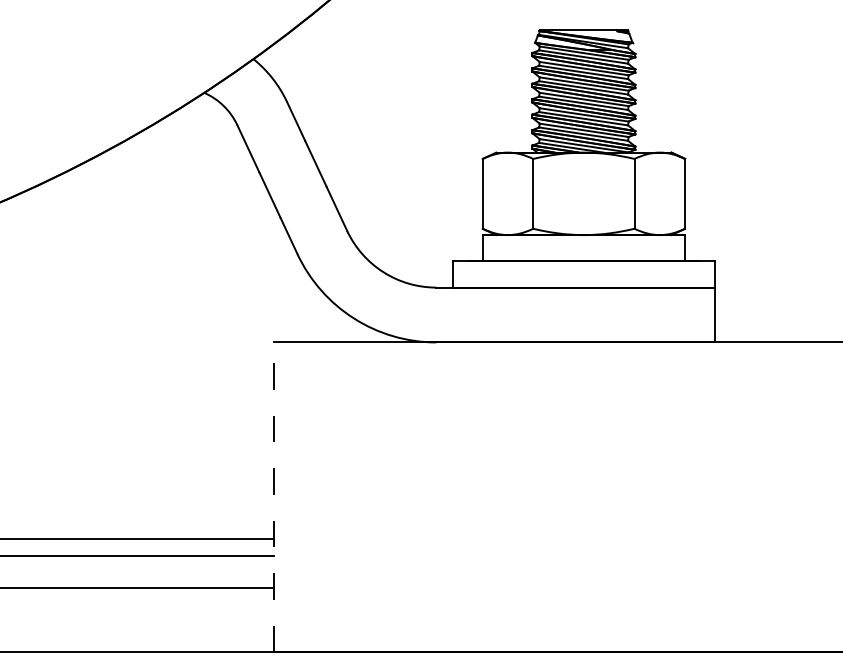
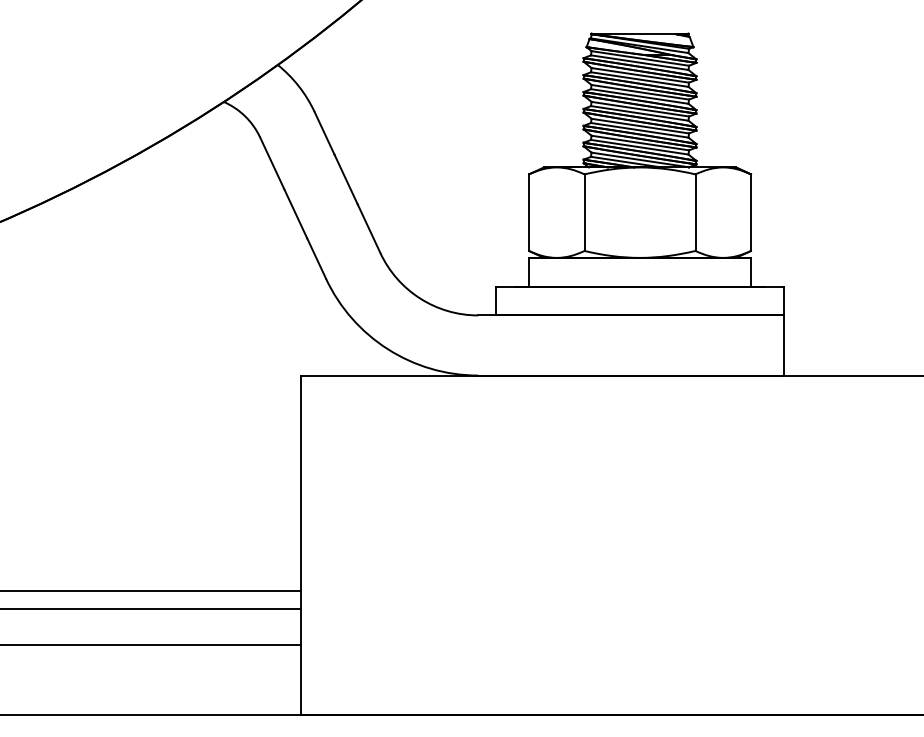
line: (274, 497) -> (300, 545), dashed -> solid

